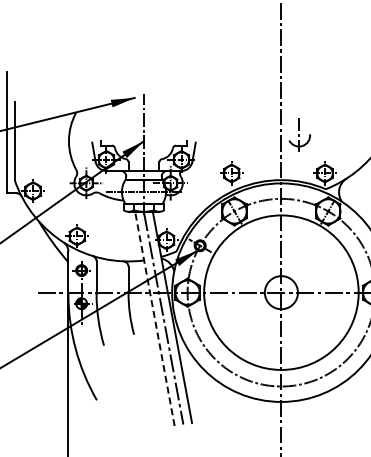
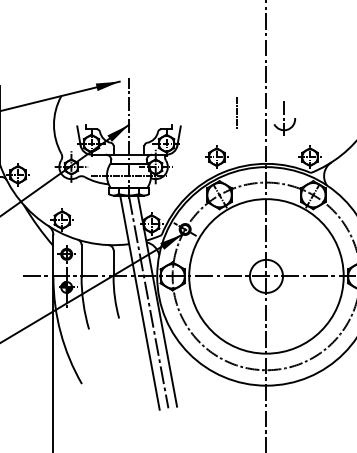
line: (251, 128) -> (236, 112), added
line: (154, 318) -> (139, 302), dashed -> solid

